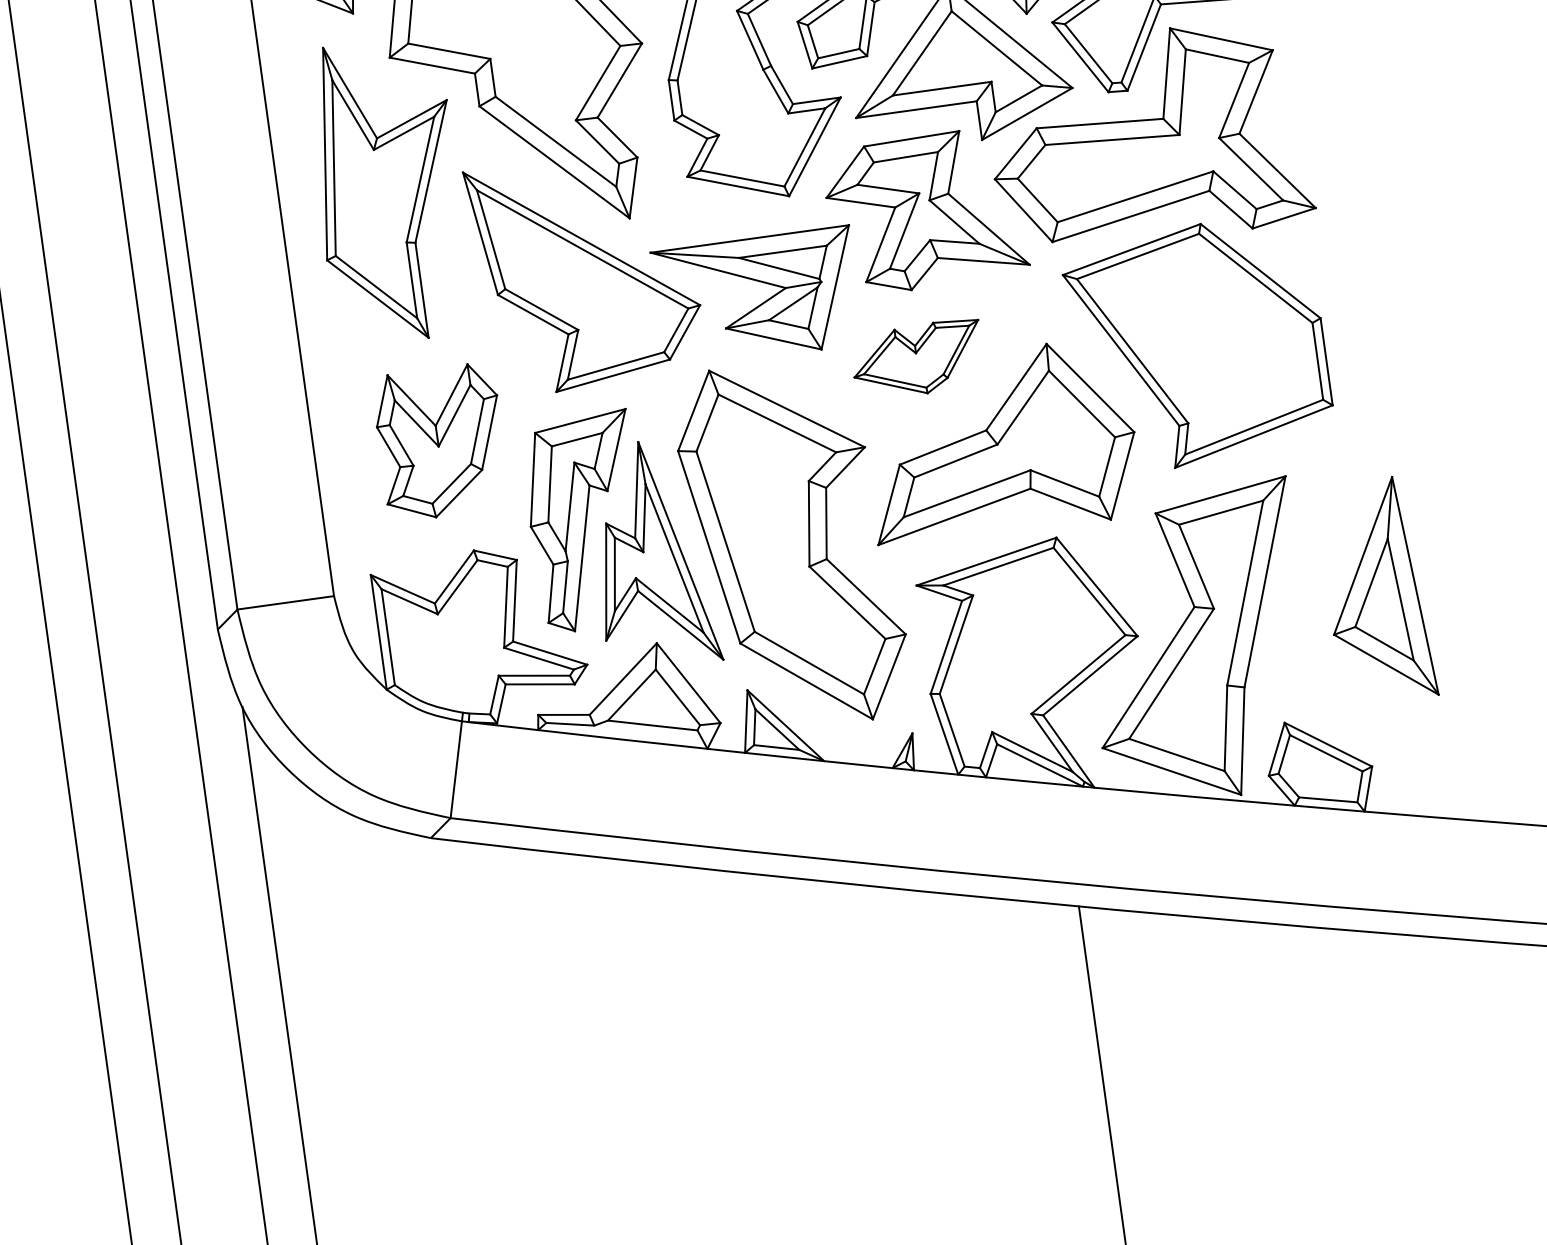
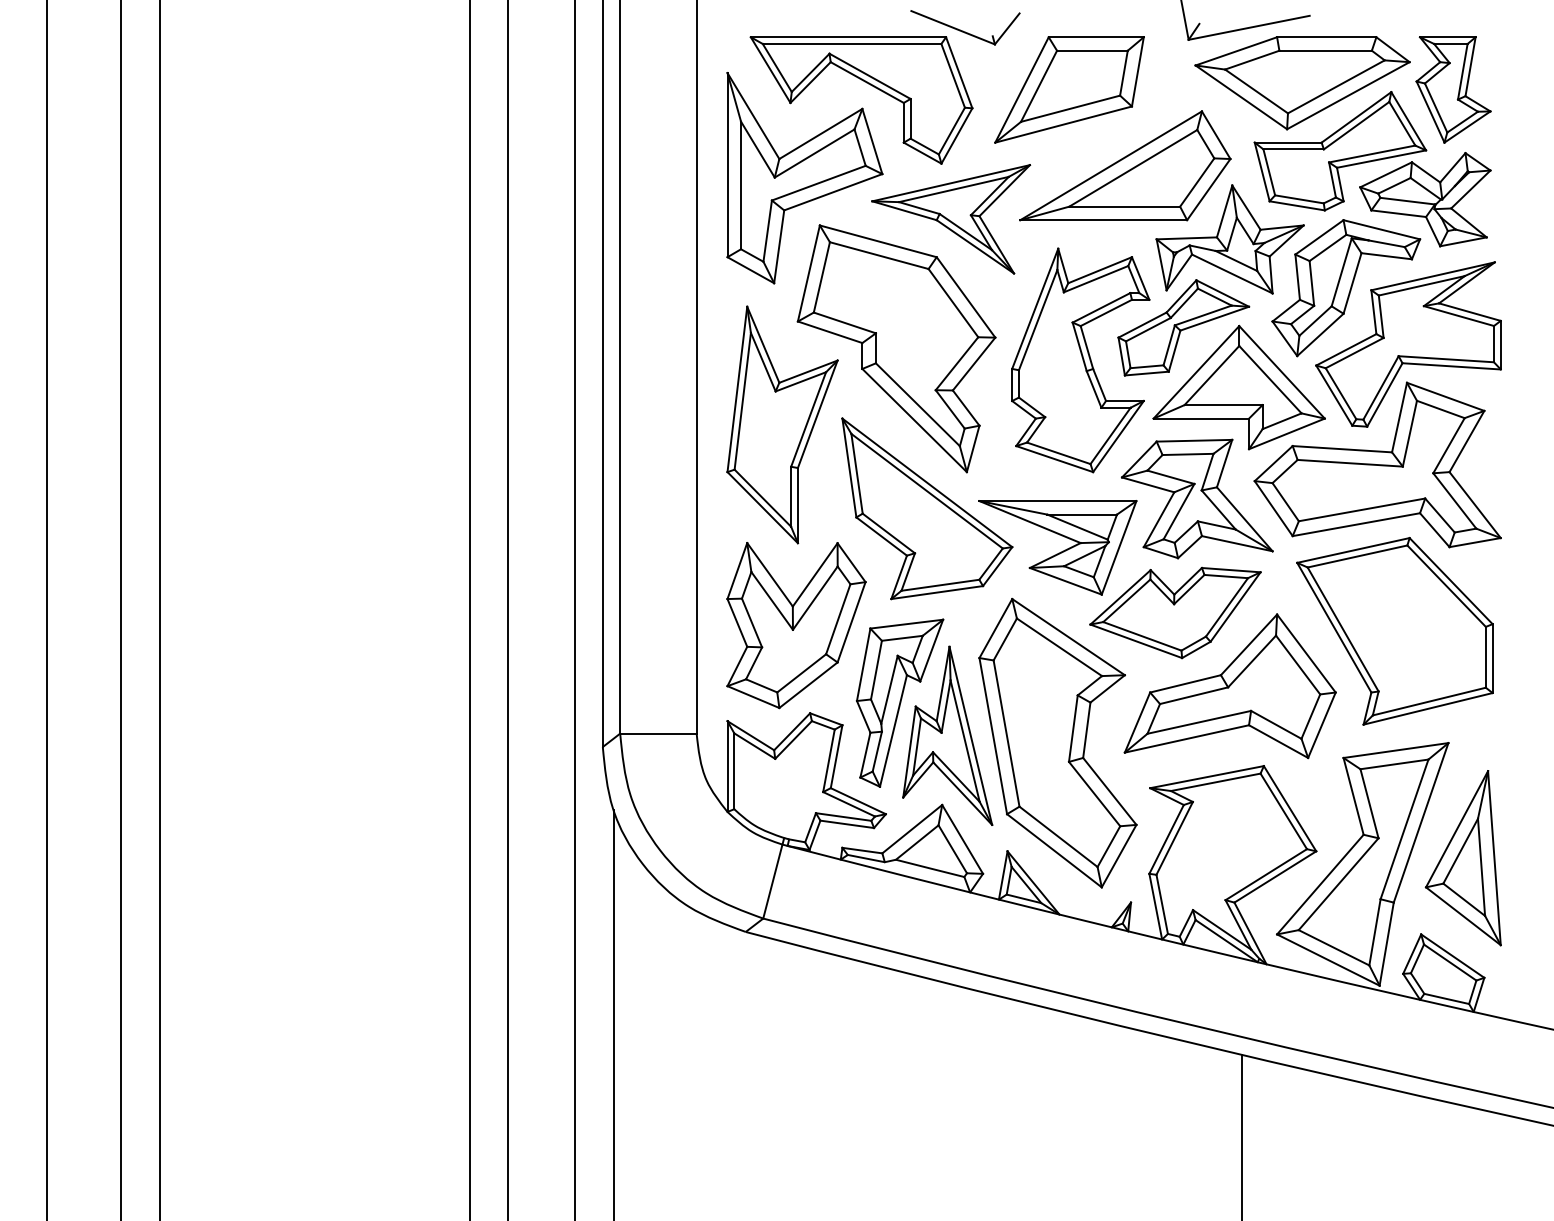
part: (917, 359) -> (1175, 612), size x1.67
part: (441, 442) -> (796, 625), size x1.43
part: (1375, 591) -> (1462, 858), moved

